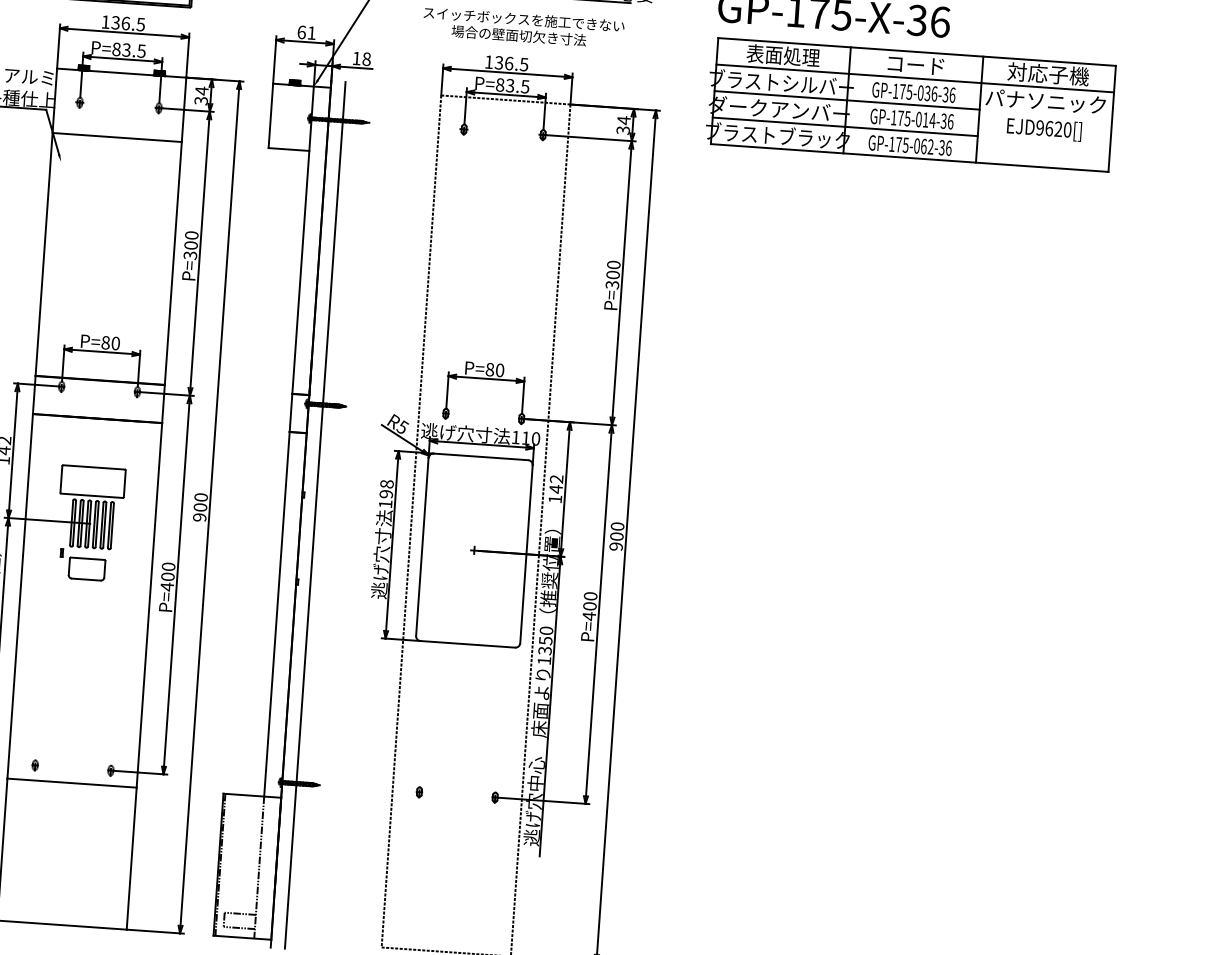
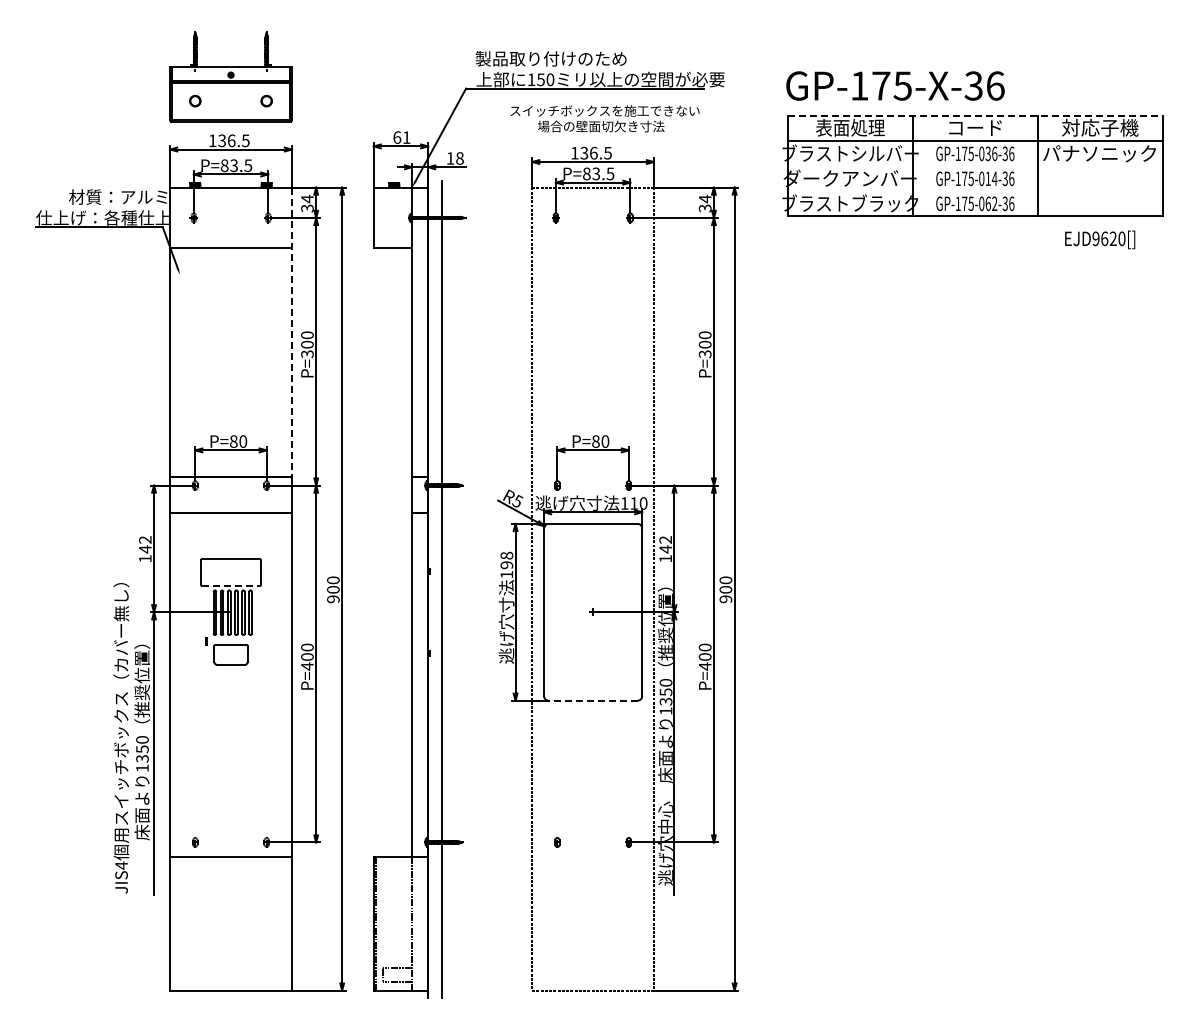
line: (917, 51) -> (976, 115), solid -> dashed
line: (847, 100) -> (913, 165), removed
line: (845, 126) -> (913, 190), removed
text: (1044, 129) -> (1100, 239), moved
line: (175, 231) -> (291, 332), solid -> dashed
line: (92, 495) -> (231, 585), solid -> dashed
line: (468, 644) -> (593, 700), solid -> dashed

